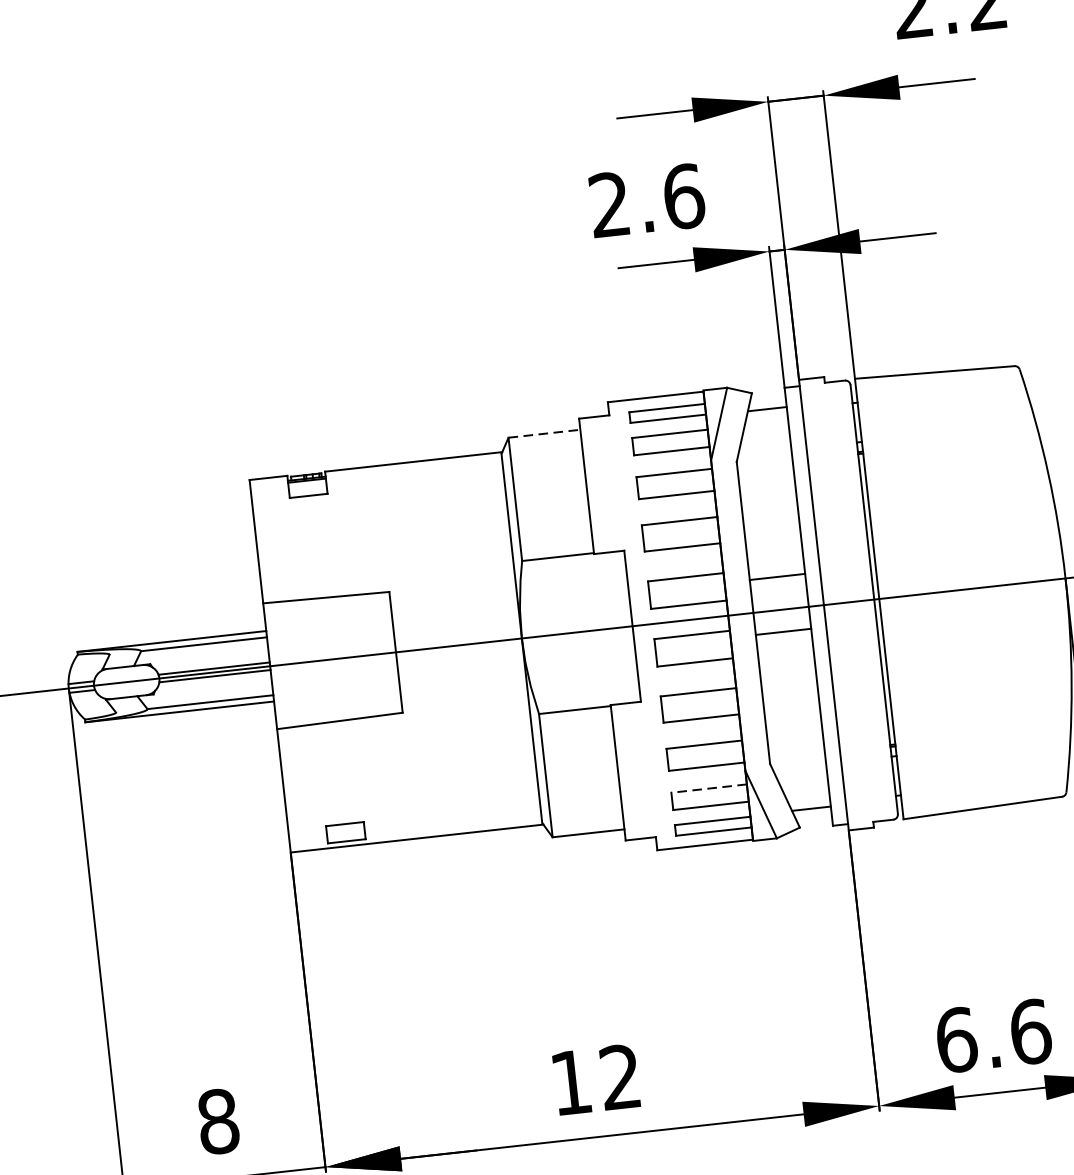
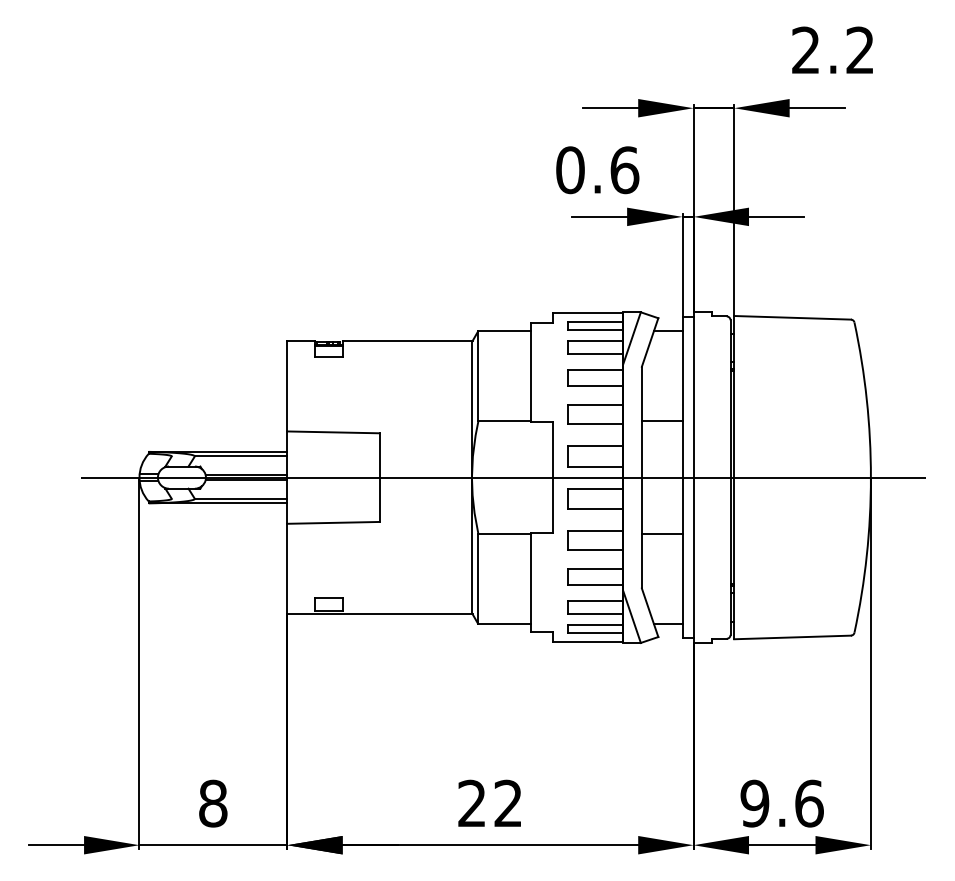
text: (609, 205) -> (570, 170), 2.6 -> 0.6
line: (545, 434) -> (505, 331), dashed -> solid
line: (776, 577) -> (661, 421), moved
line: (782, 631) -> (661, 533), moved
line: (708, 788) -> (595, 601), dashed -> solid
text: (955, 1040) -> (754, 803), 6.6 -> 9.6
text: (570, 1081) -> (471, 802), 12 -> 22

